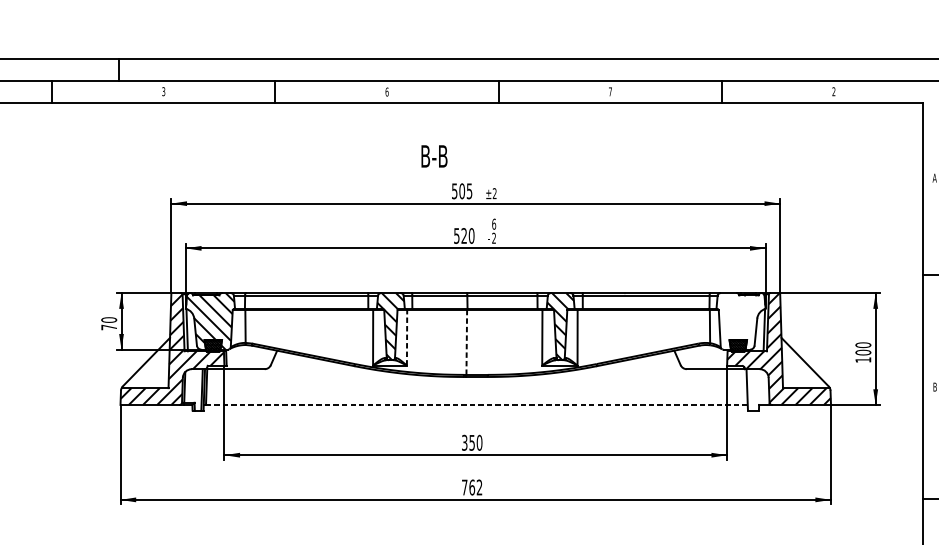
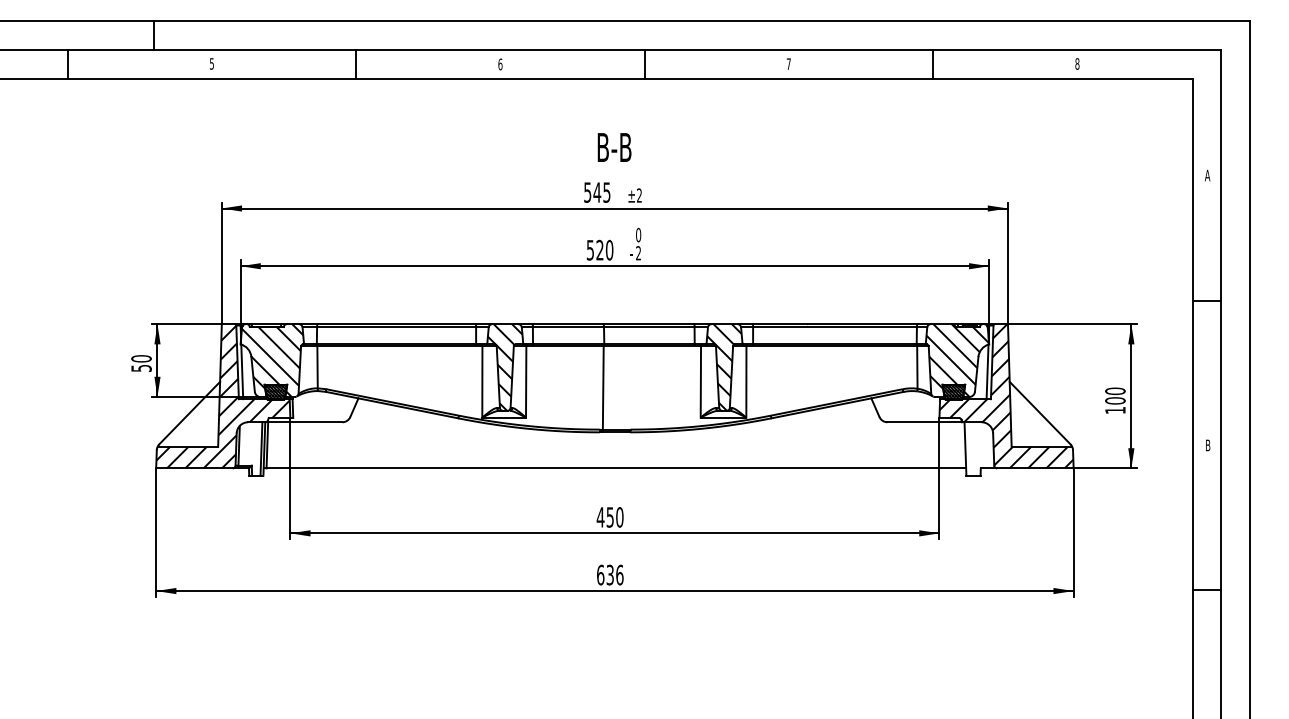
text: (163, 91) -> (211, 63), 3 -> 5
text: (834, 91) -> (1077, 63), 2 -> 8
text: (434, 156) -> (614, 147), moved
text: (462, 191) -> (597, 192), 505 -> 545
text: (494, 223) -> (638, 234), 6 -> 0
hatch: (741, 321) -> (957, 360), added
text: (109, 327) -> (141, 368), 70 -> 50
line: (407, 337) -> (526, 381), dashed -> solid
line: (466, 343) -> (603, 388), dashed -> solid
line: (477, 404) -> (616, 468), dashed -> solid
text: (464, 442) -> (600, 517), 350 -> 450
text: (472, 487) -> (610, 574), 762 -> 636

